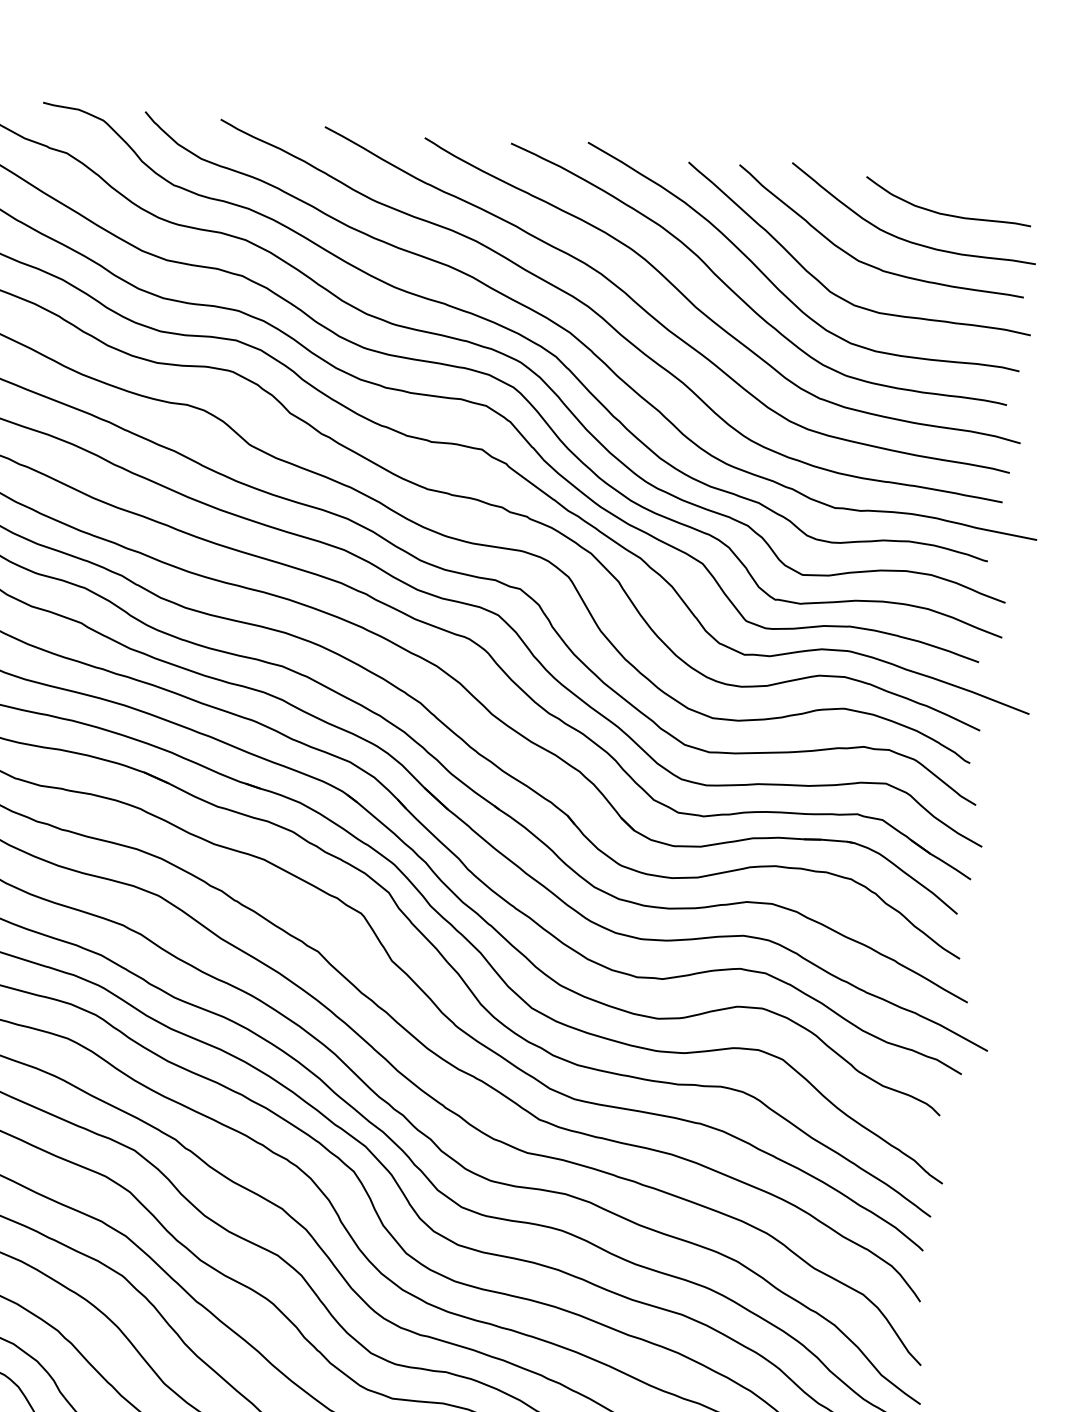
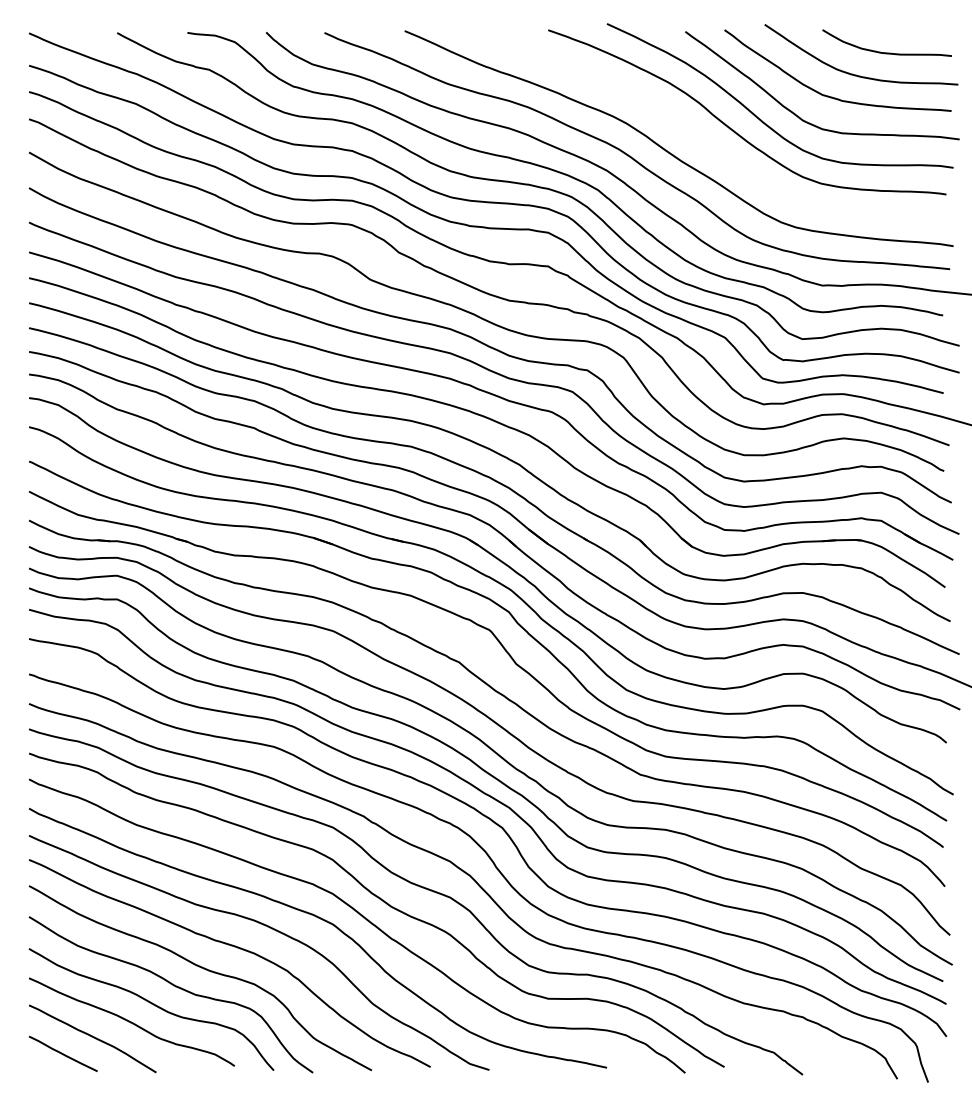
curve: (704, 312) -> (708, 145), removed

